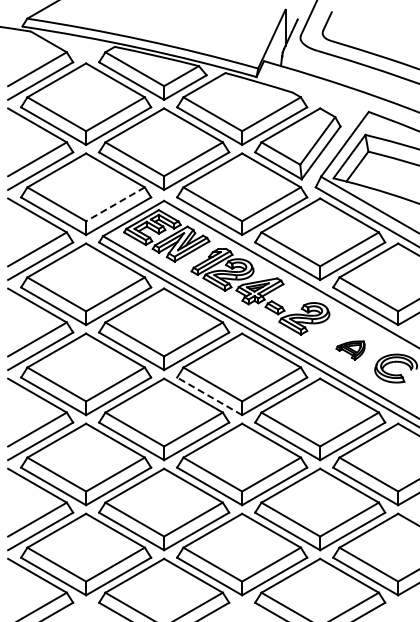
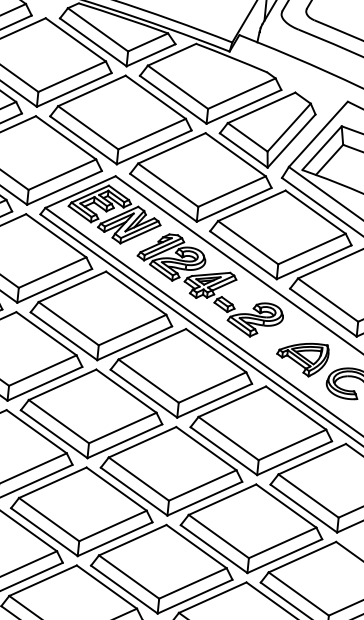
line: (115, 204) -> (62, 174), dashed -> solid
part: (350, 350) -> (302, 359), size x1.67
line: (209, 396) -> (143, 393), dashed -> solid

